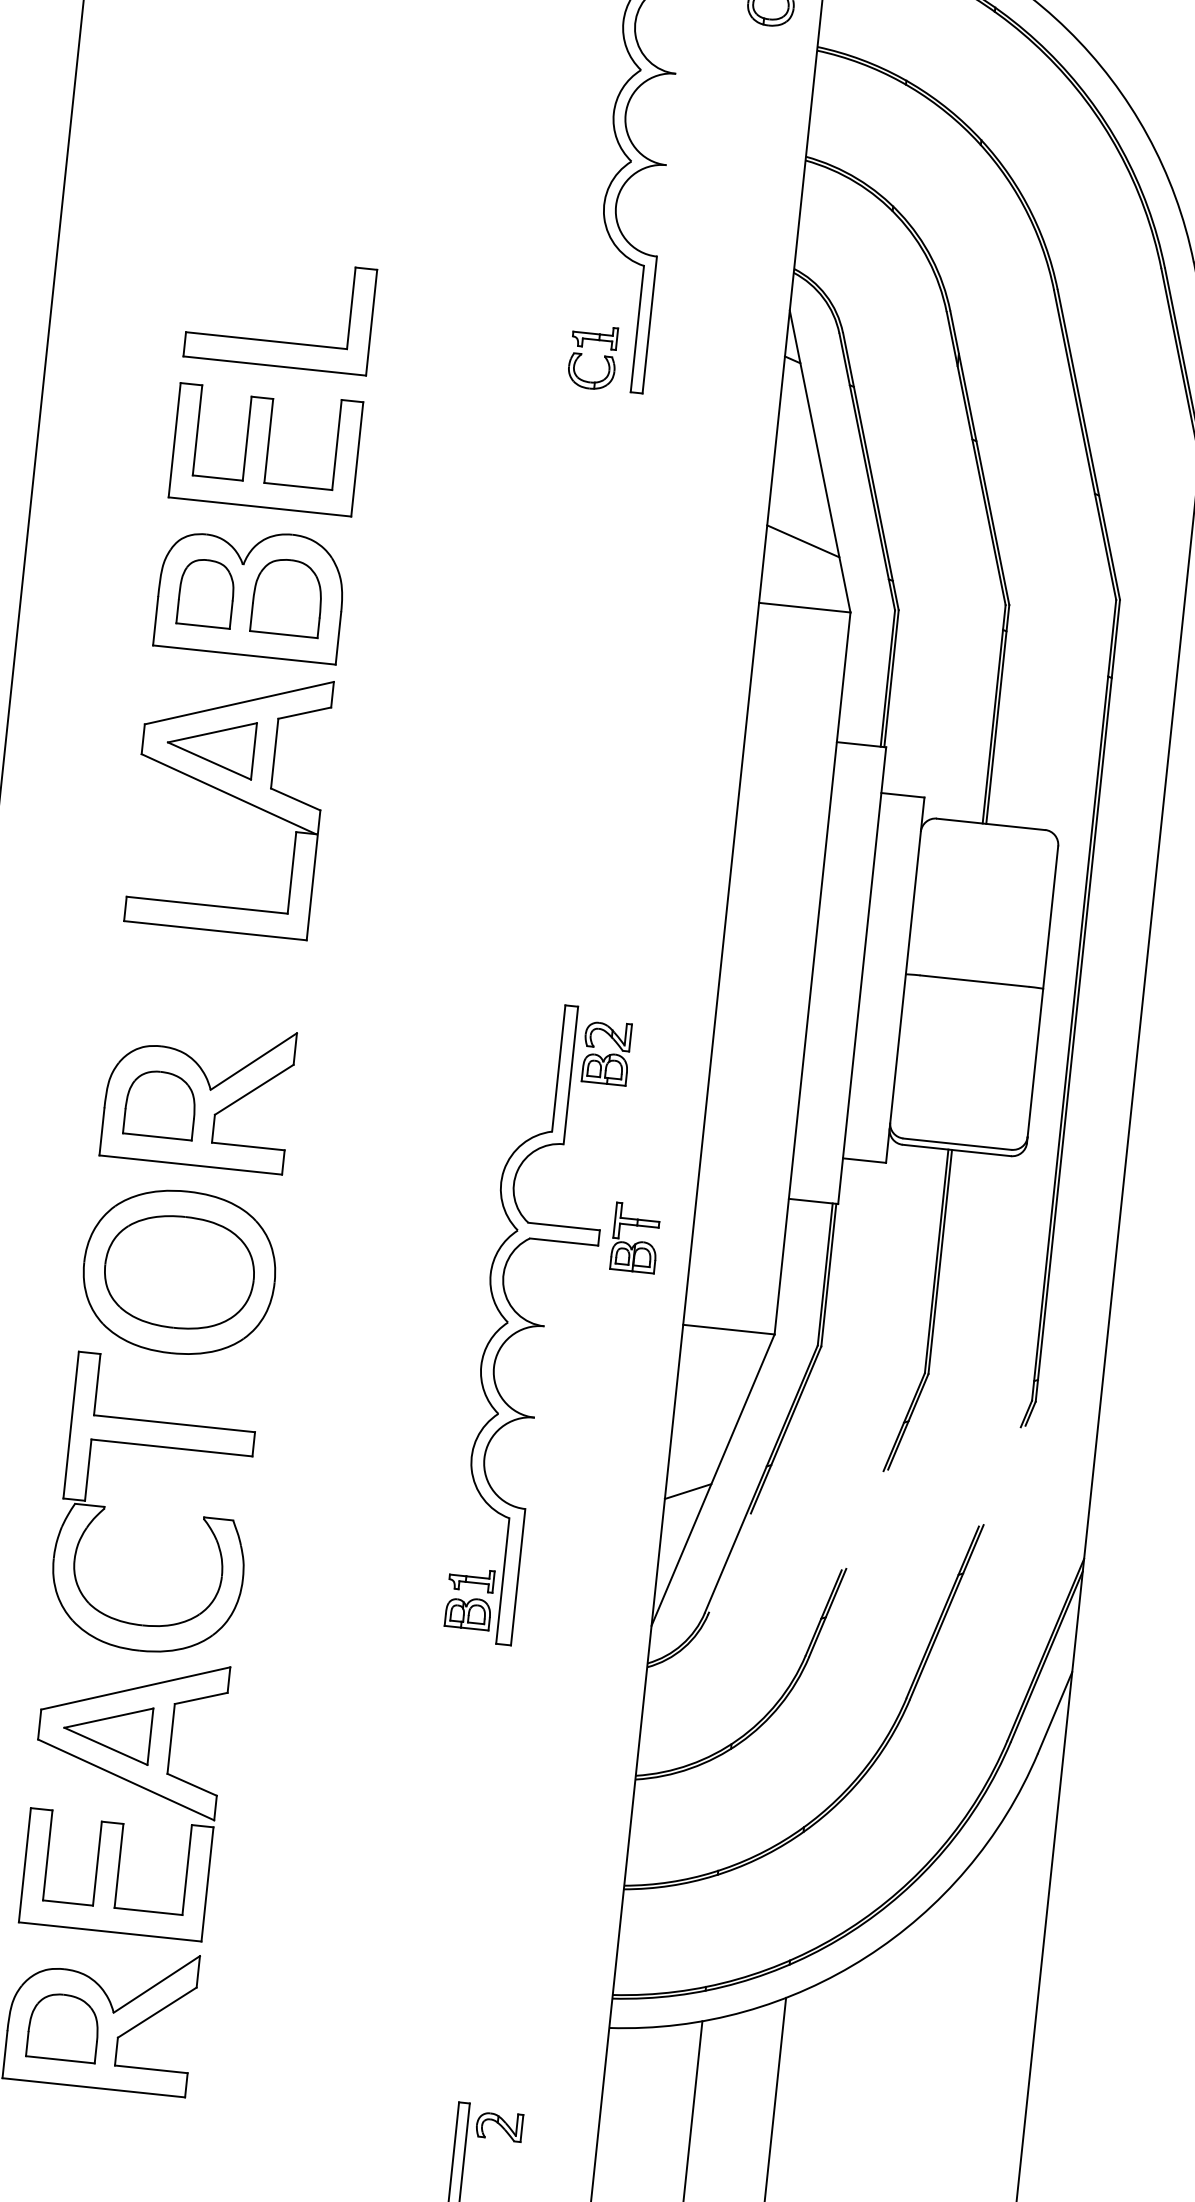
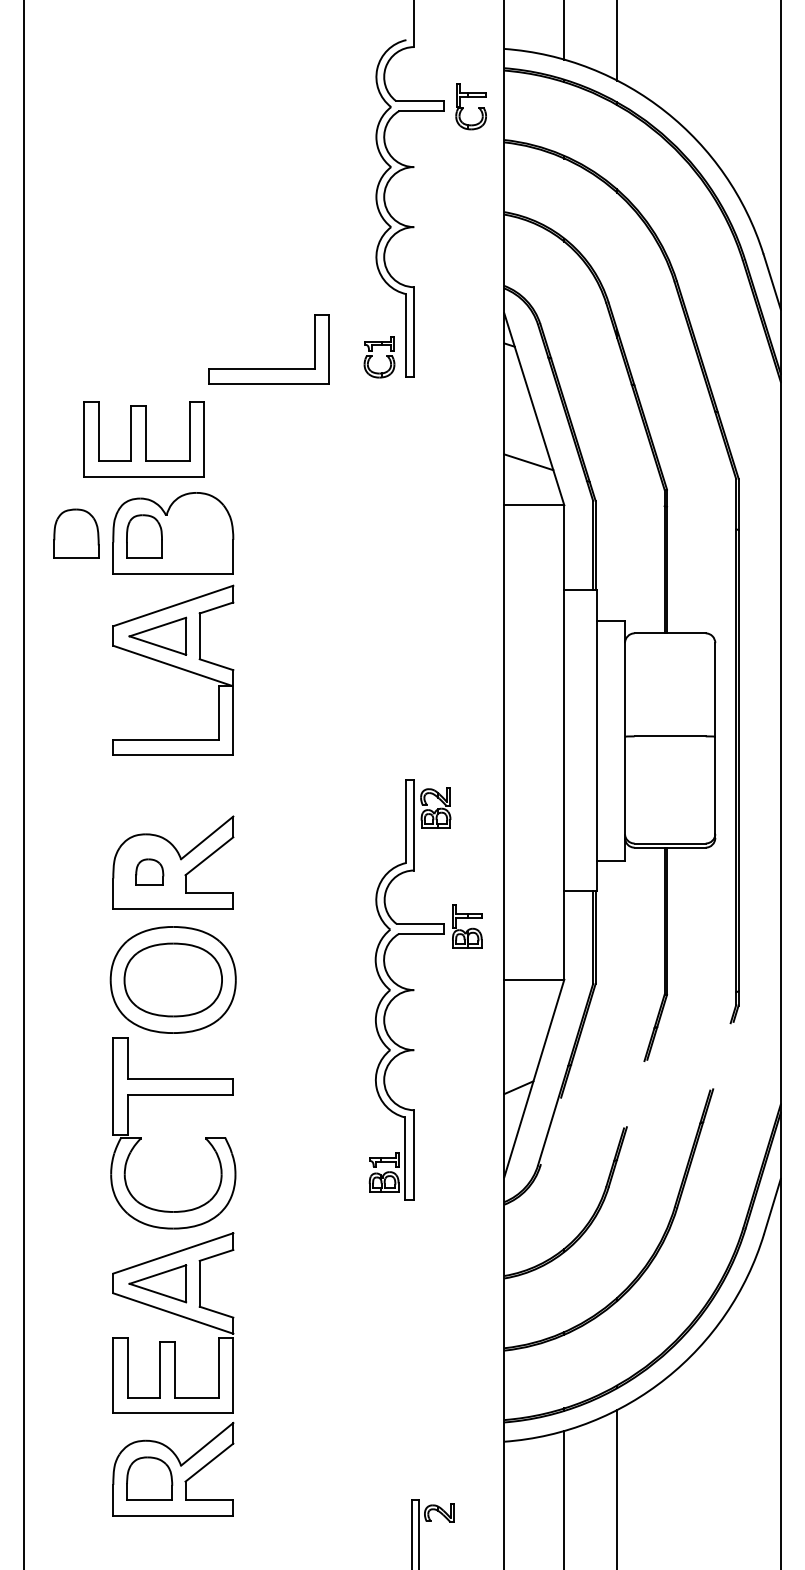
part: (276, 341) -> (268, 368), moved
part: (264, 449) -> (143, 439), moved
part: (287, 596) -> (76, 533), moved
part: (160, 1103) -> (149, 871), size x0.6

